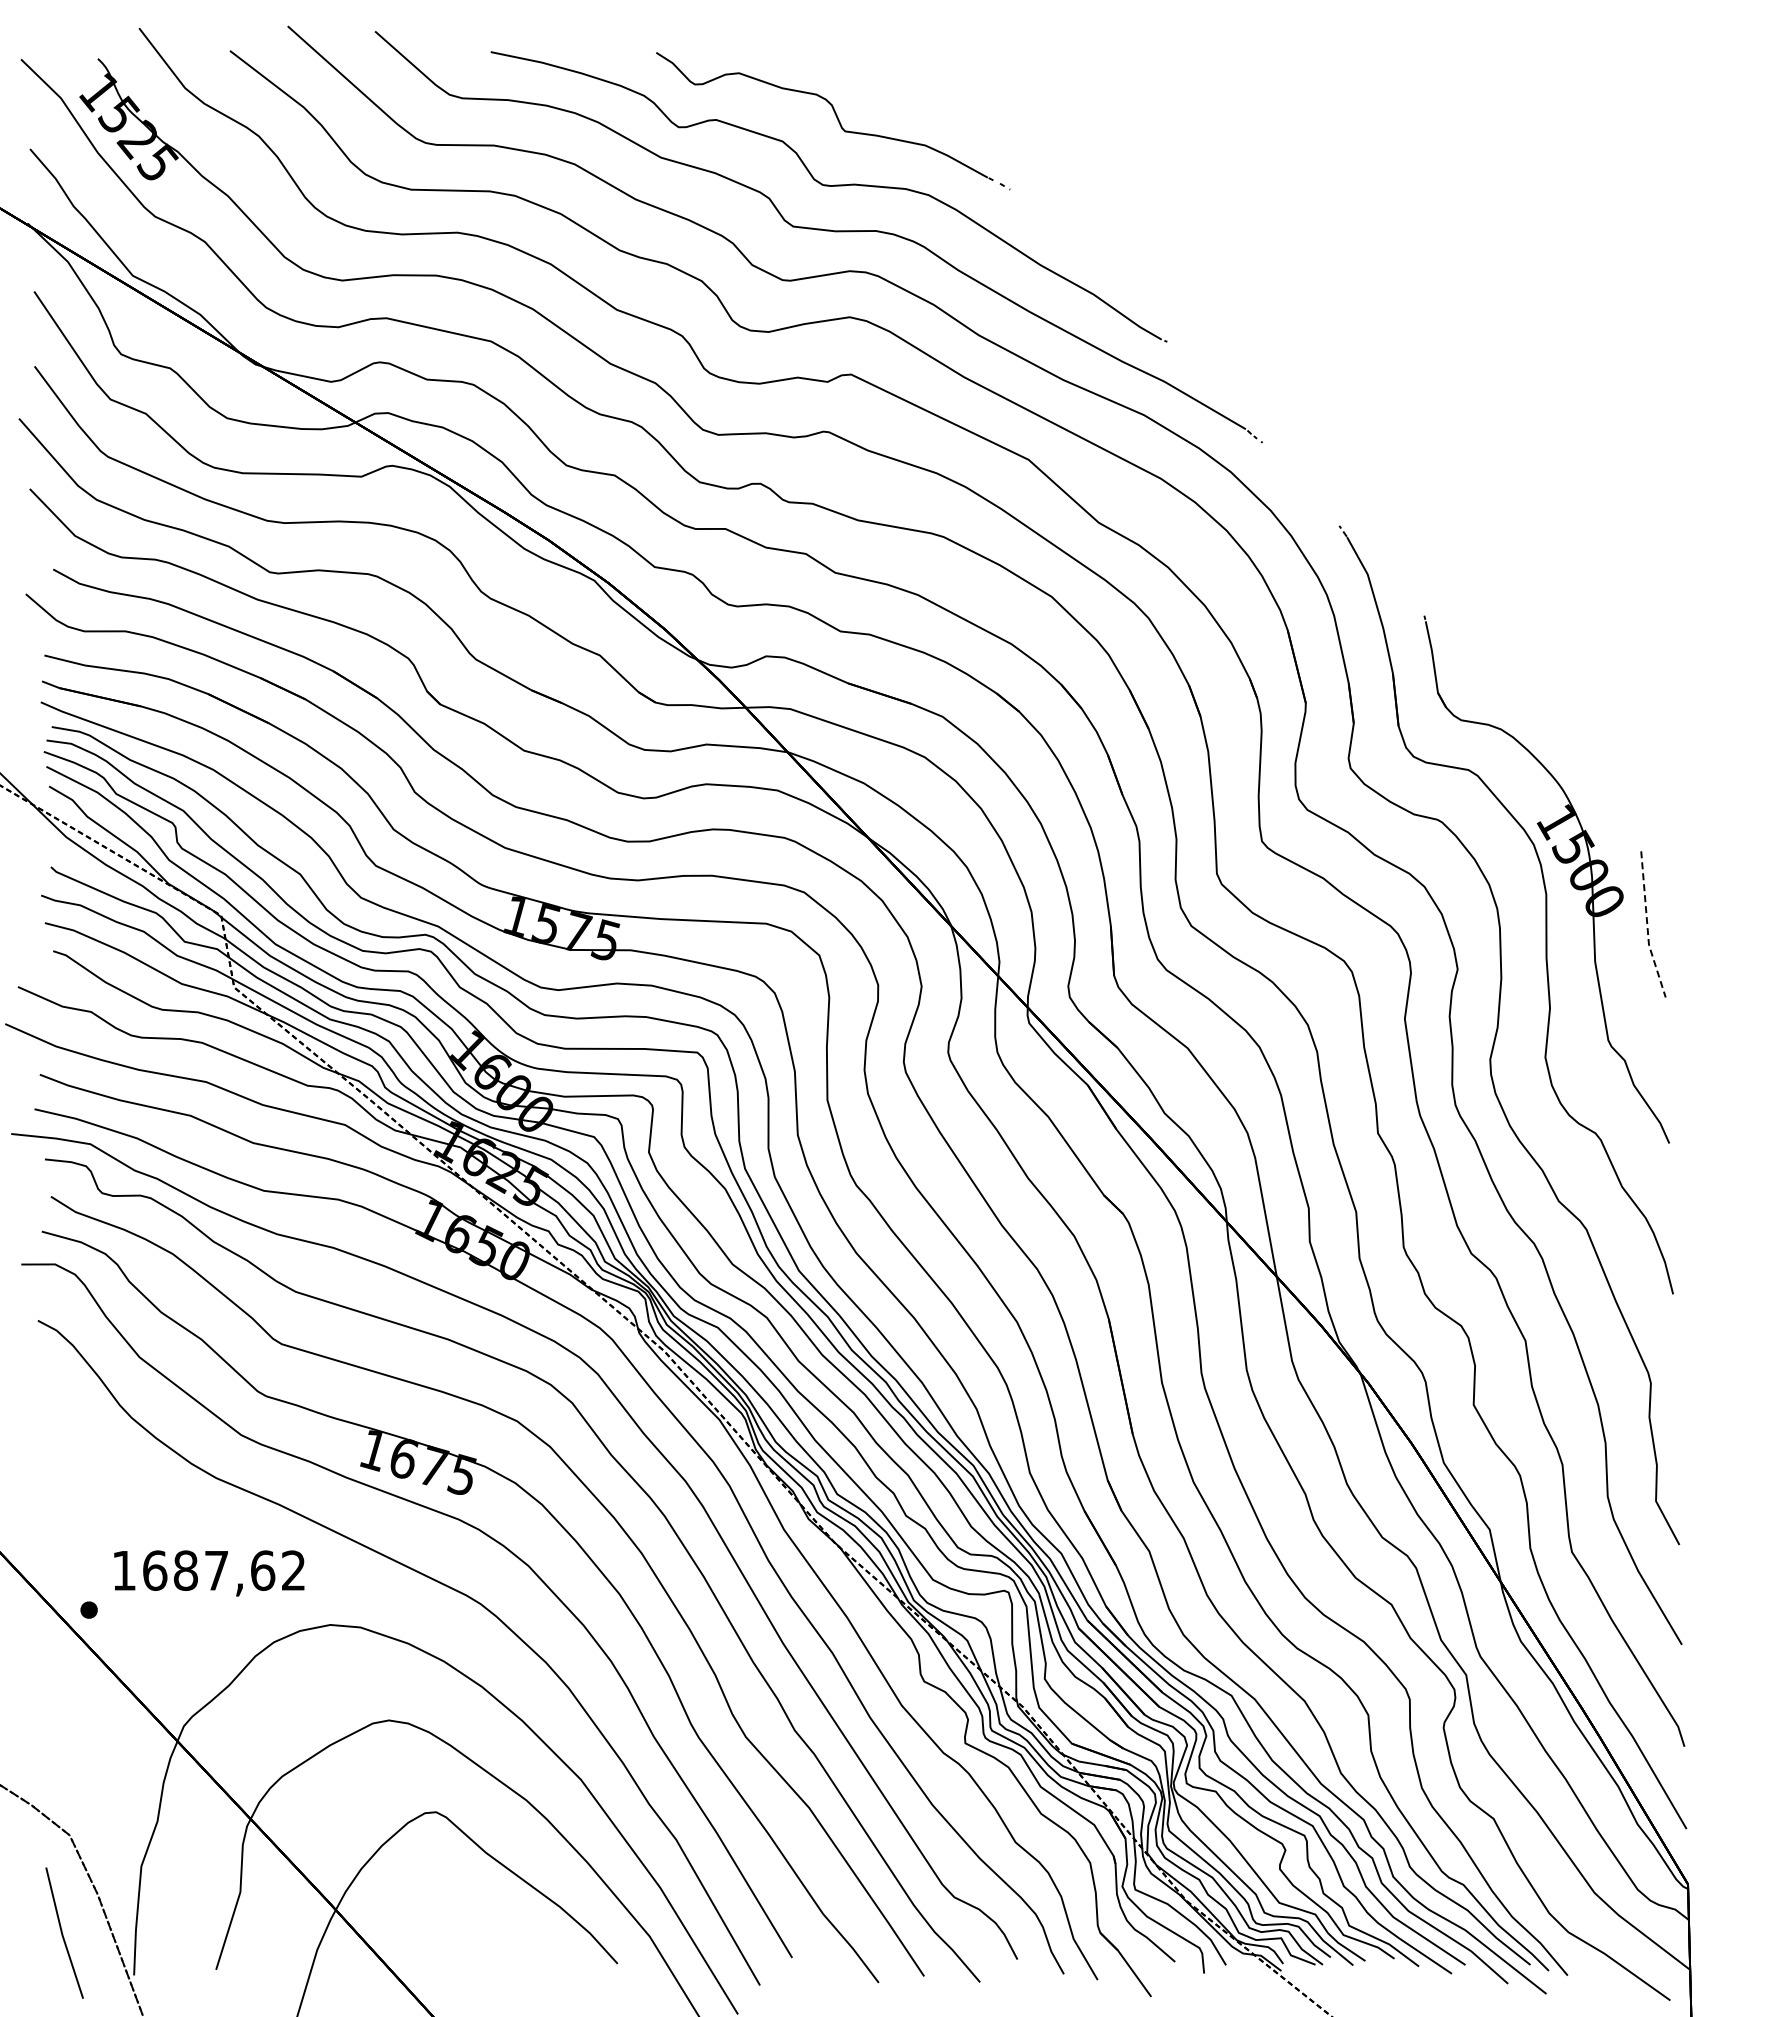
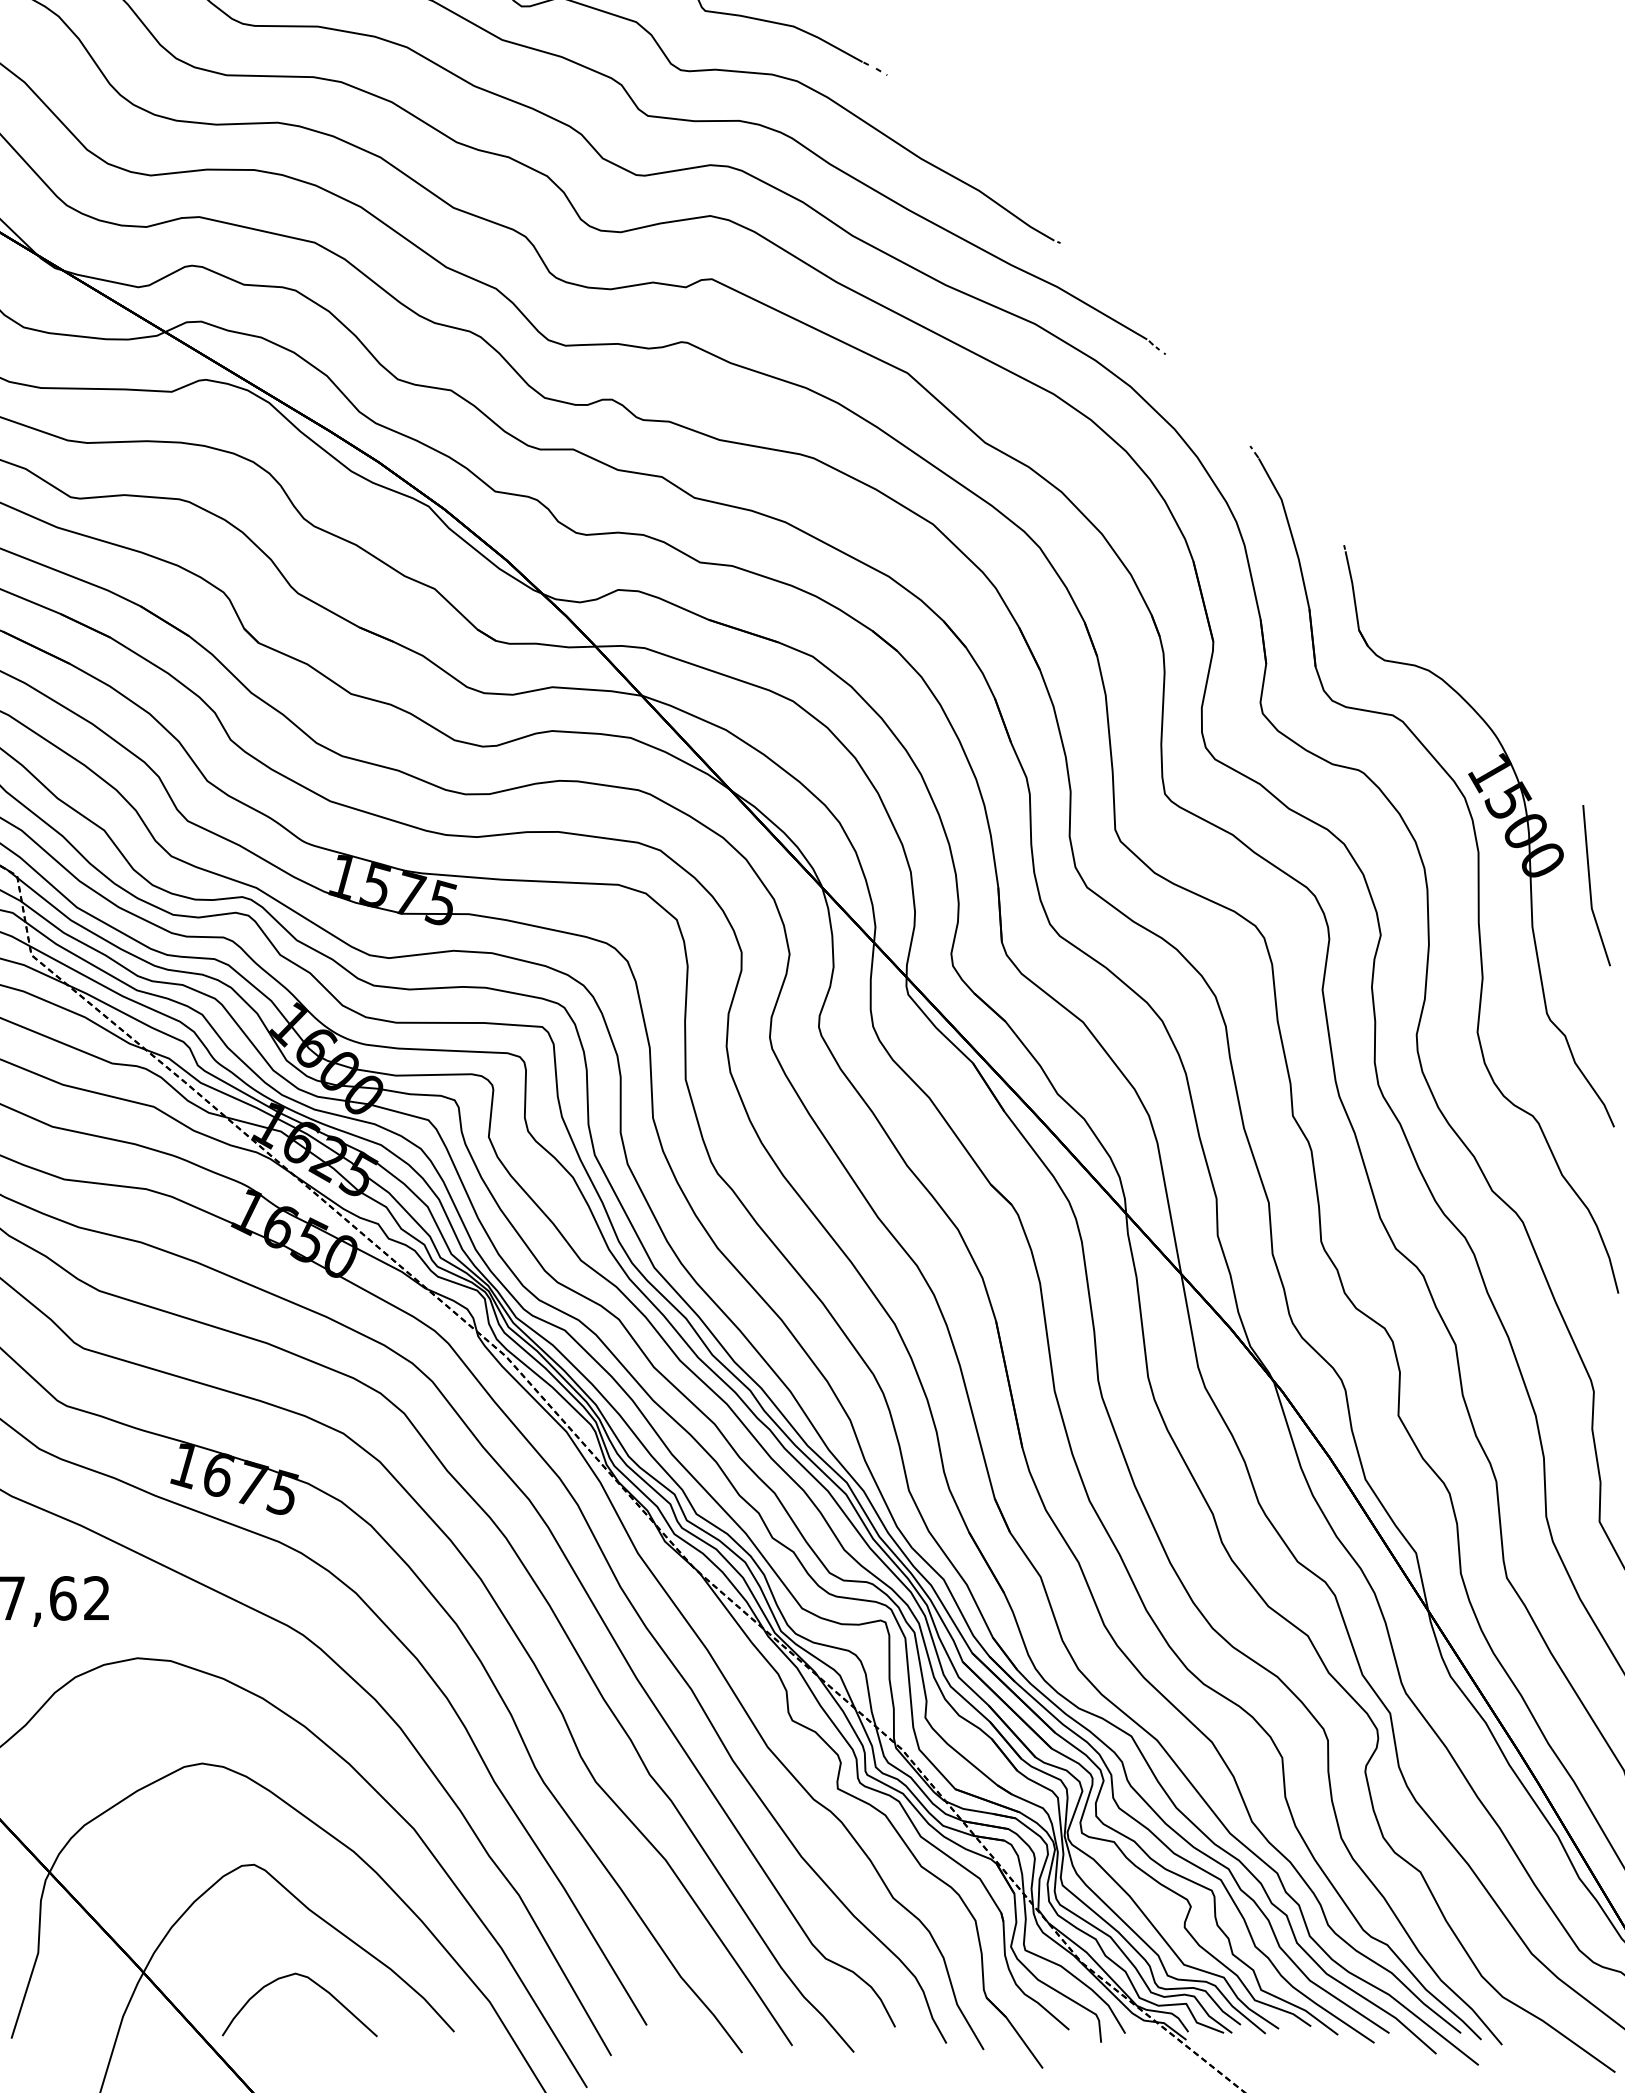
line: (1647, 926) -> (1590, 887), dashed -> solid
curve: (492, 1921) -> (316, 1985), added

